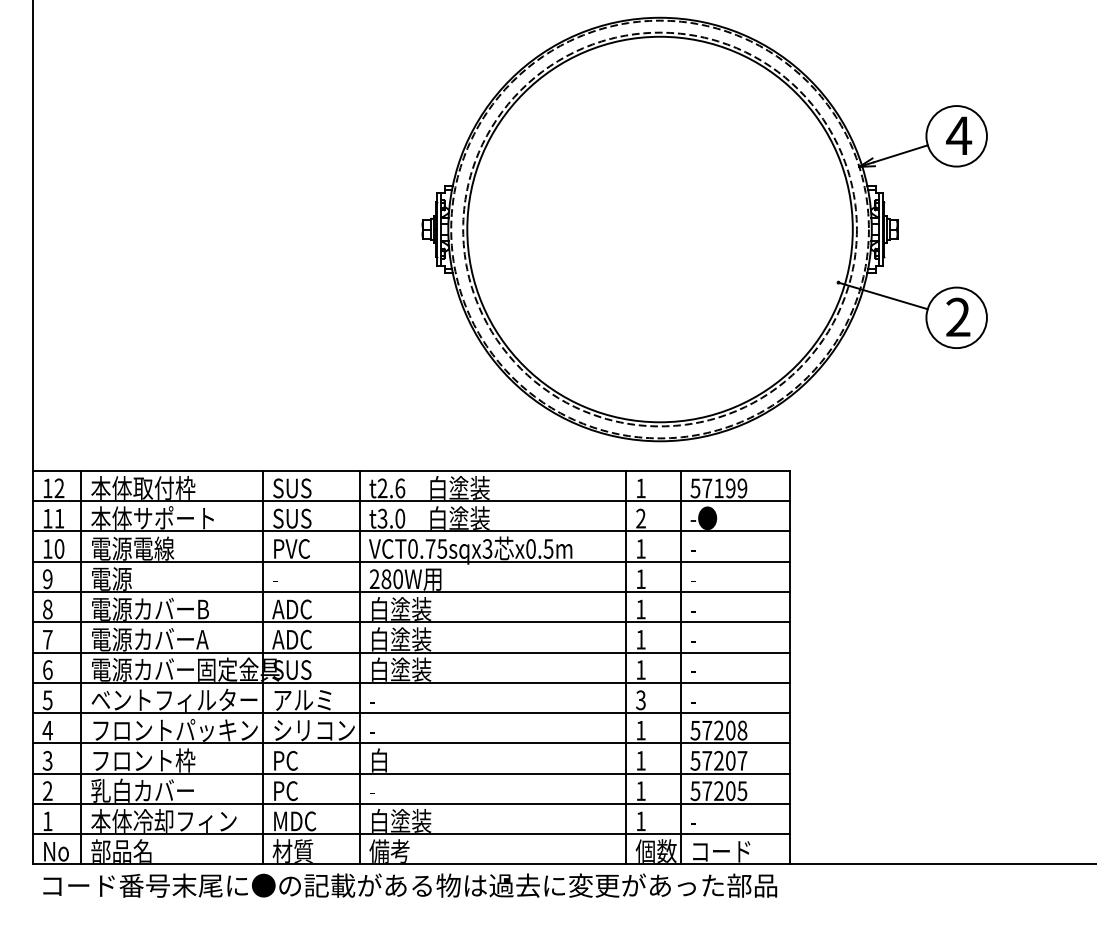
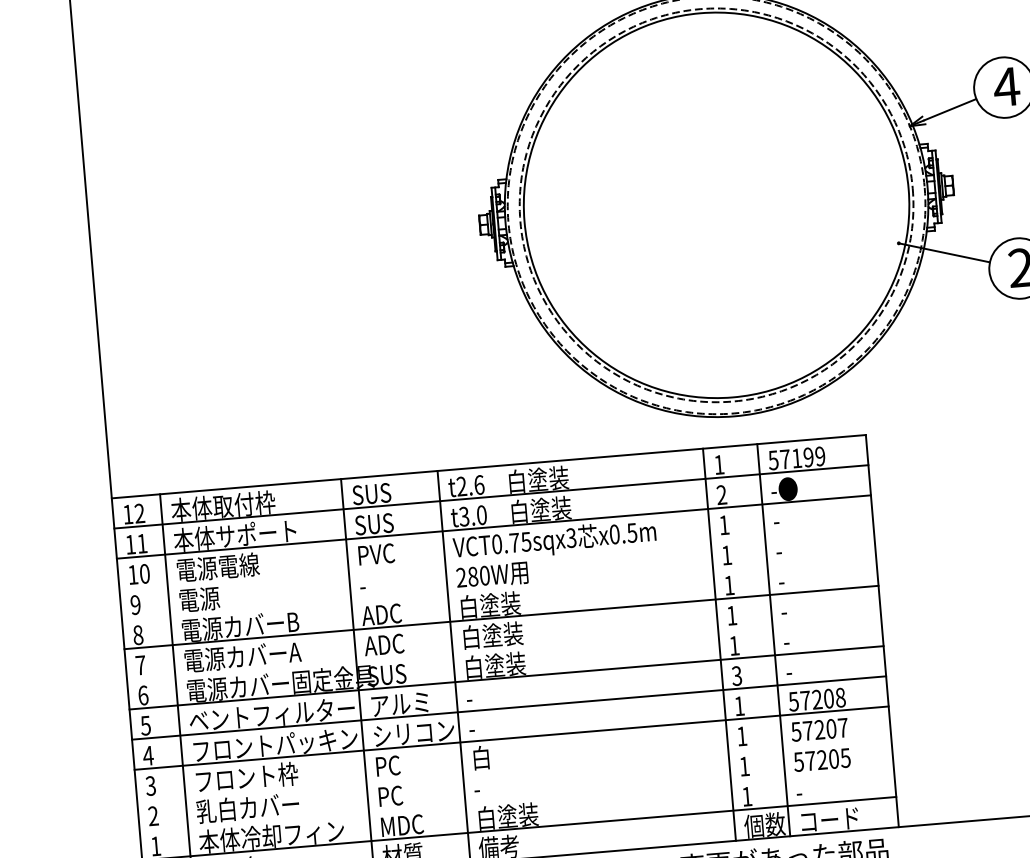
line: (410, 561) -> (495, 557), removed
line: (410, 591) -> (498, 586), removed
line: (410, 652) -> (503, 647), removed
line: (410, 773) -> (513, 768), removed
line: (410, 803) -> (515, 798), removed

